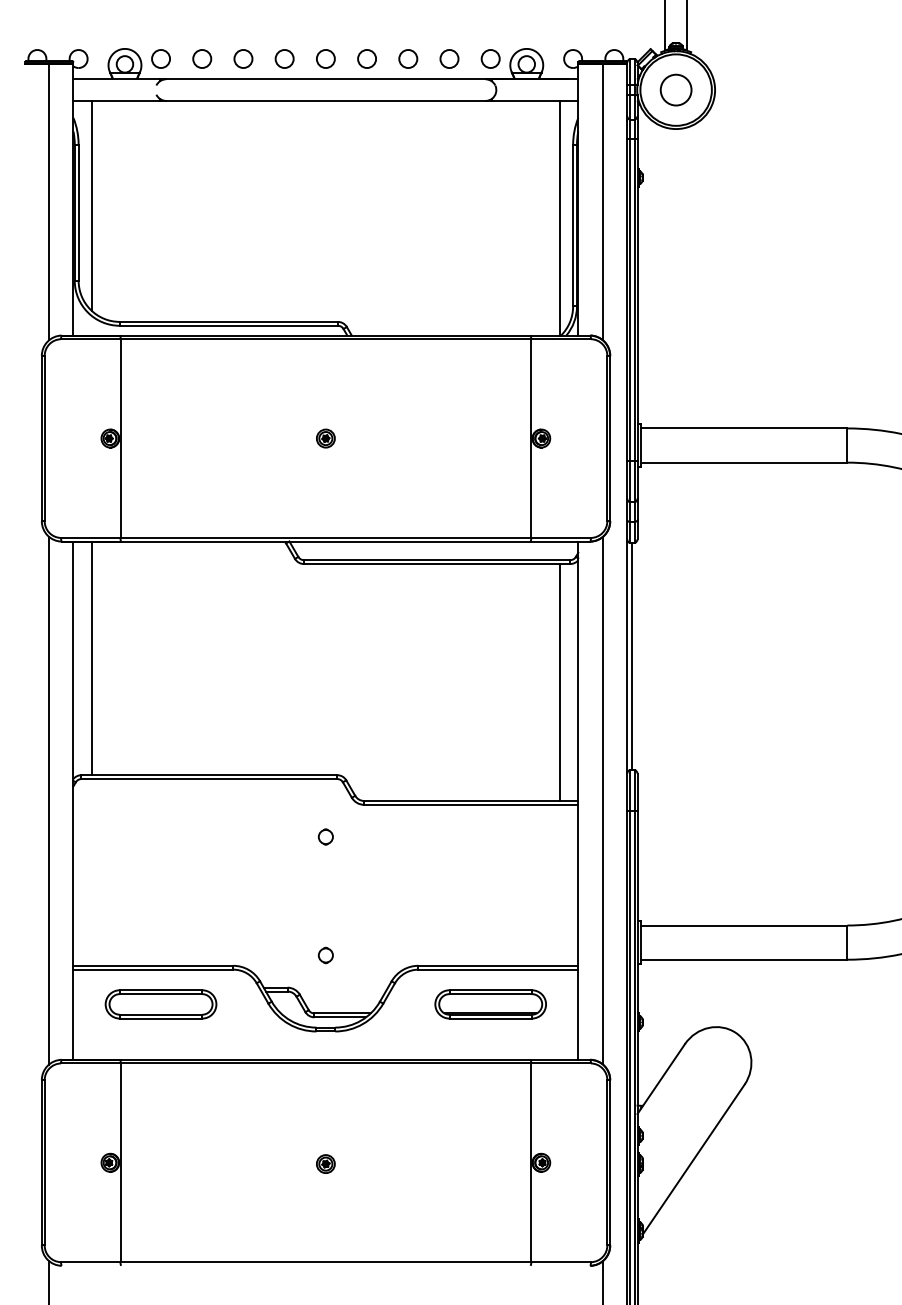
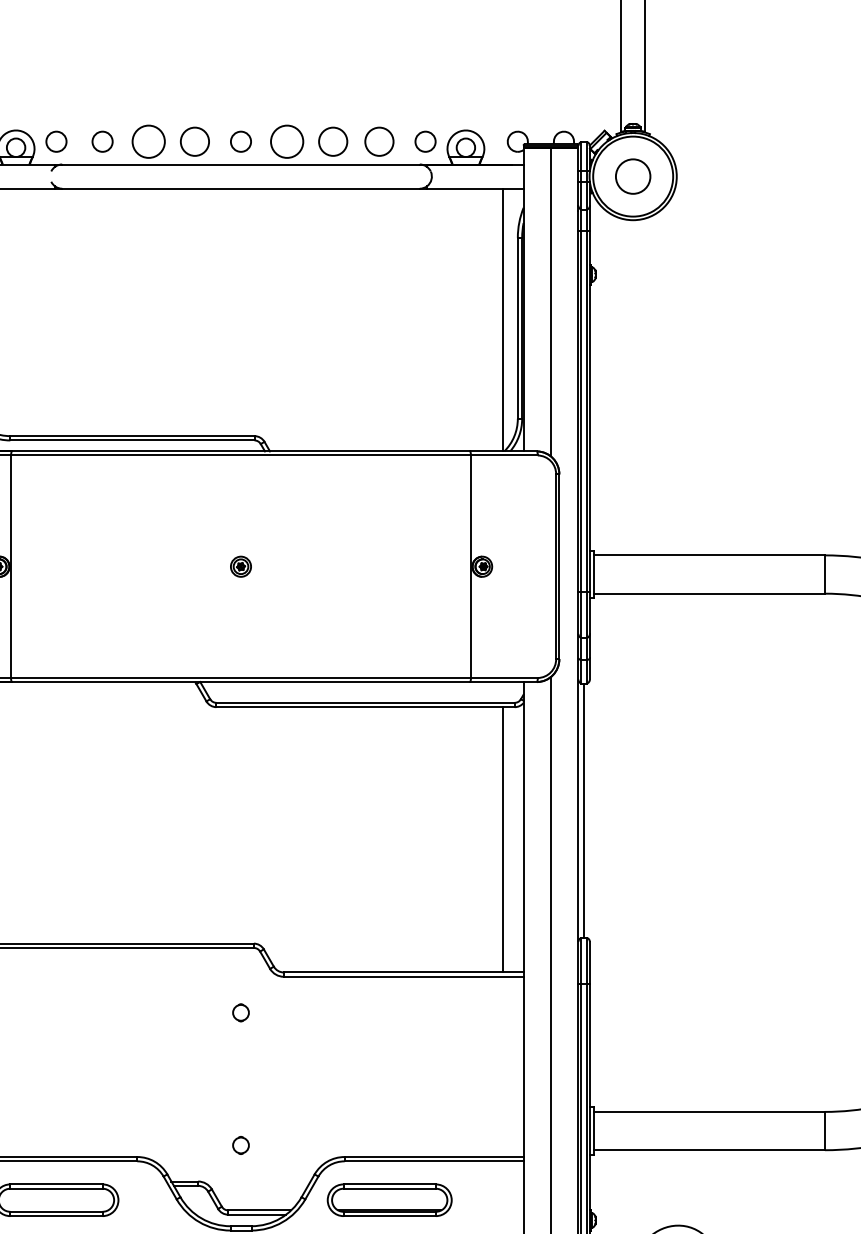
circle: (243, 58) -> (148, 141), size x1.6
circle: (284, 58) -> (194, 141), size x1.4
circle: (367, 58) -> (287, 141), size x1.6
circle: (408, 58) -> (333, 141), size x1.4
circle: (449, 58) -> (379, 141), size x1.4
part: (490, 1004) -> (389, 1200), moved

